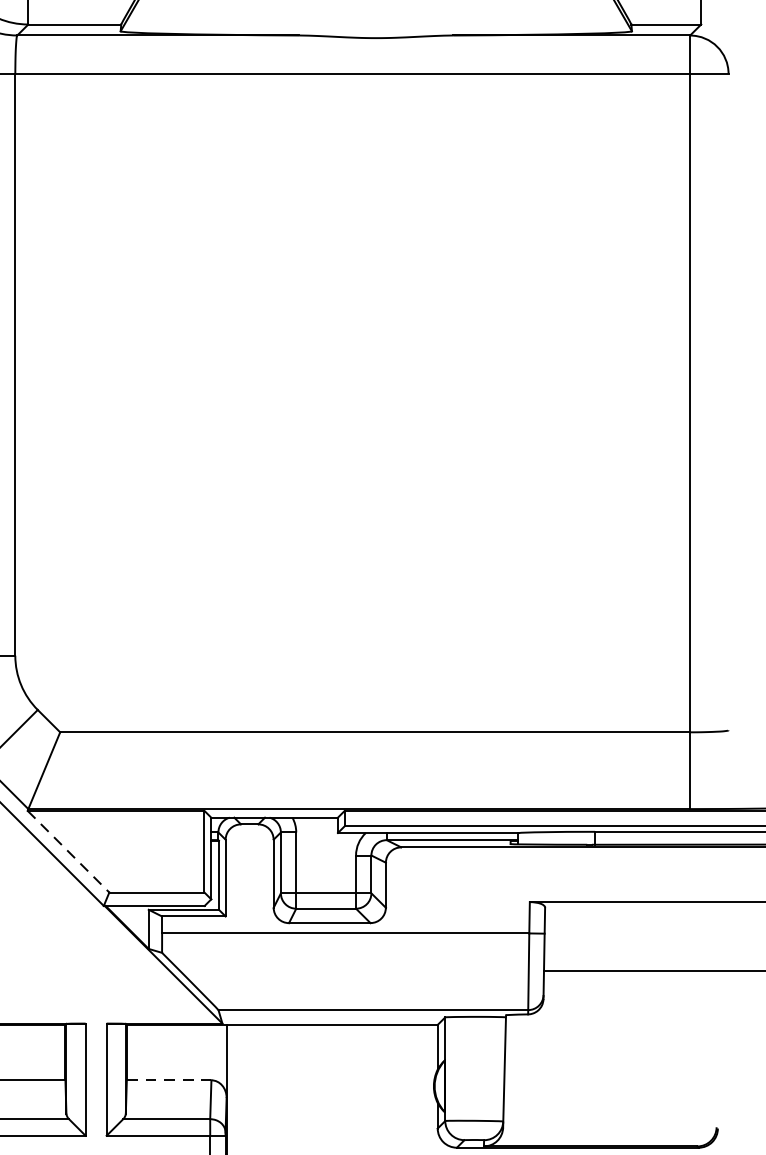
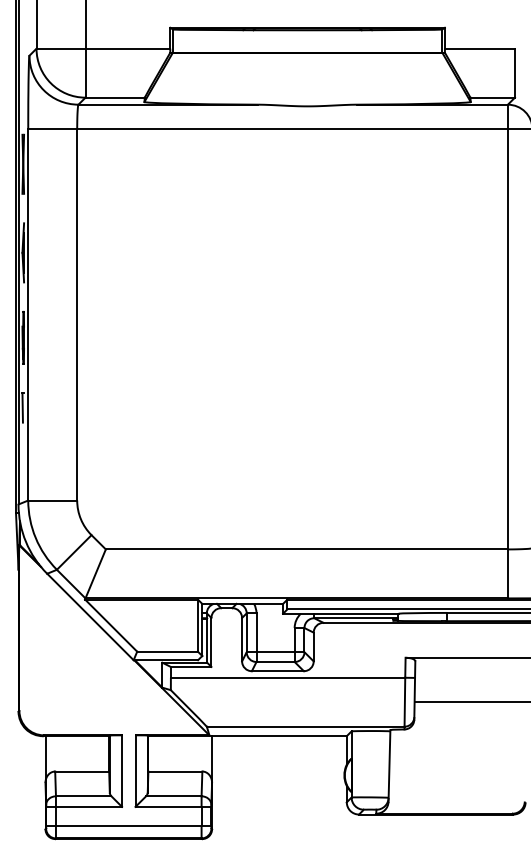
line: (69, 851) -> (111, 625), dashed -> solid
line: (169, 1080) -> (175, 771), dashed -> solid

